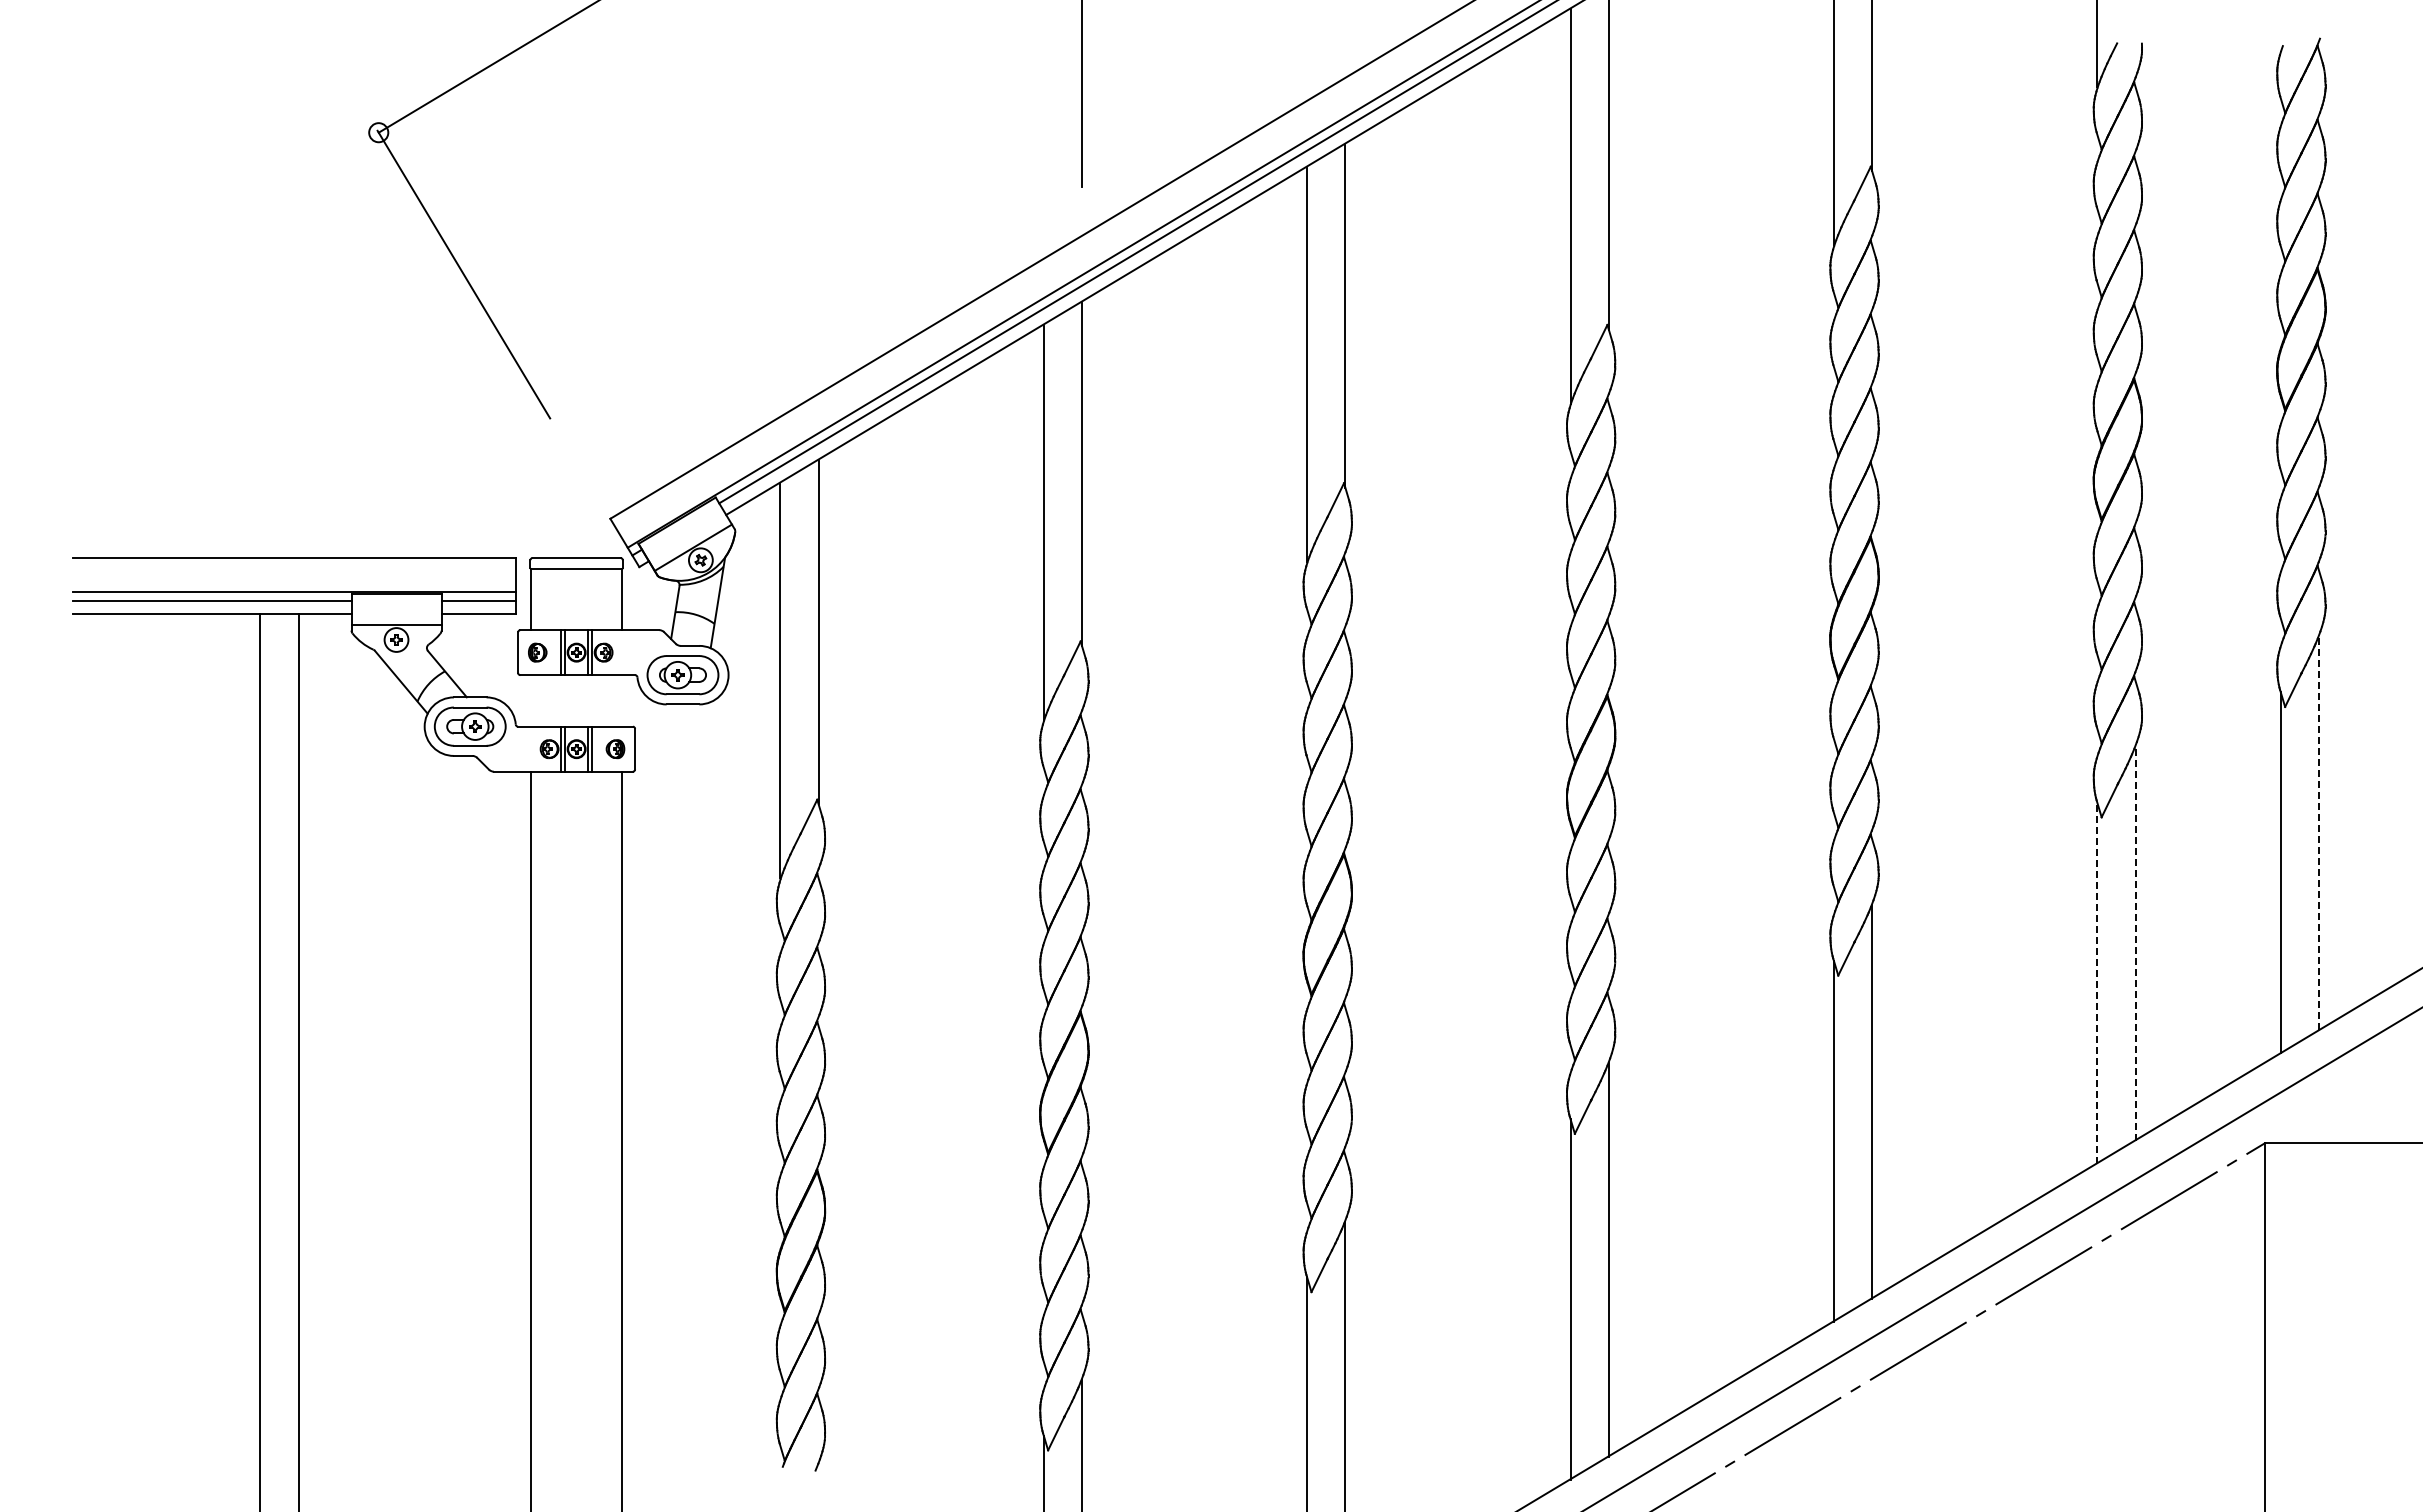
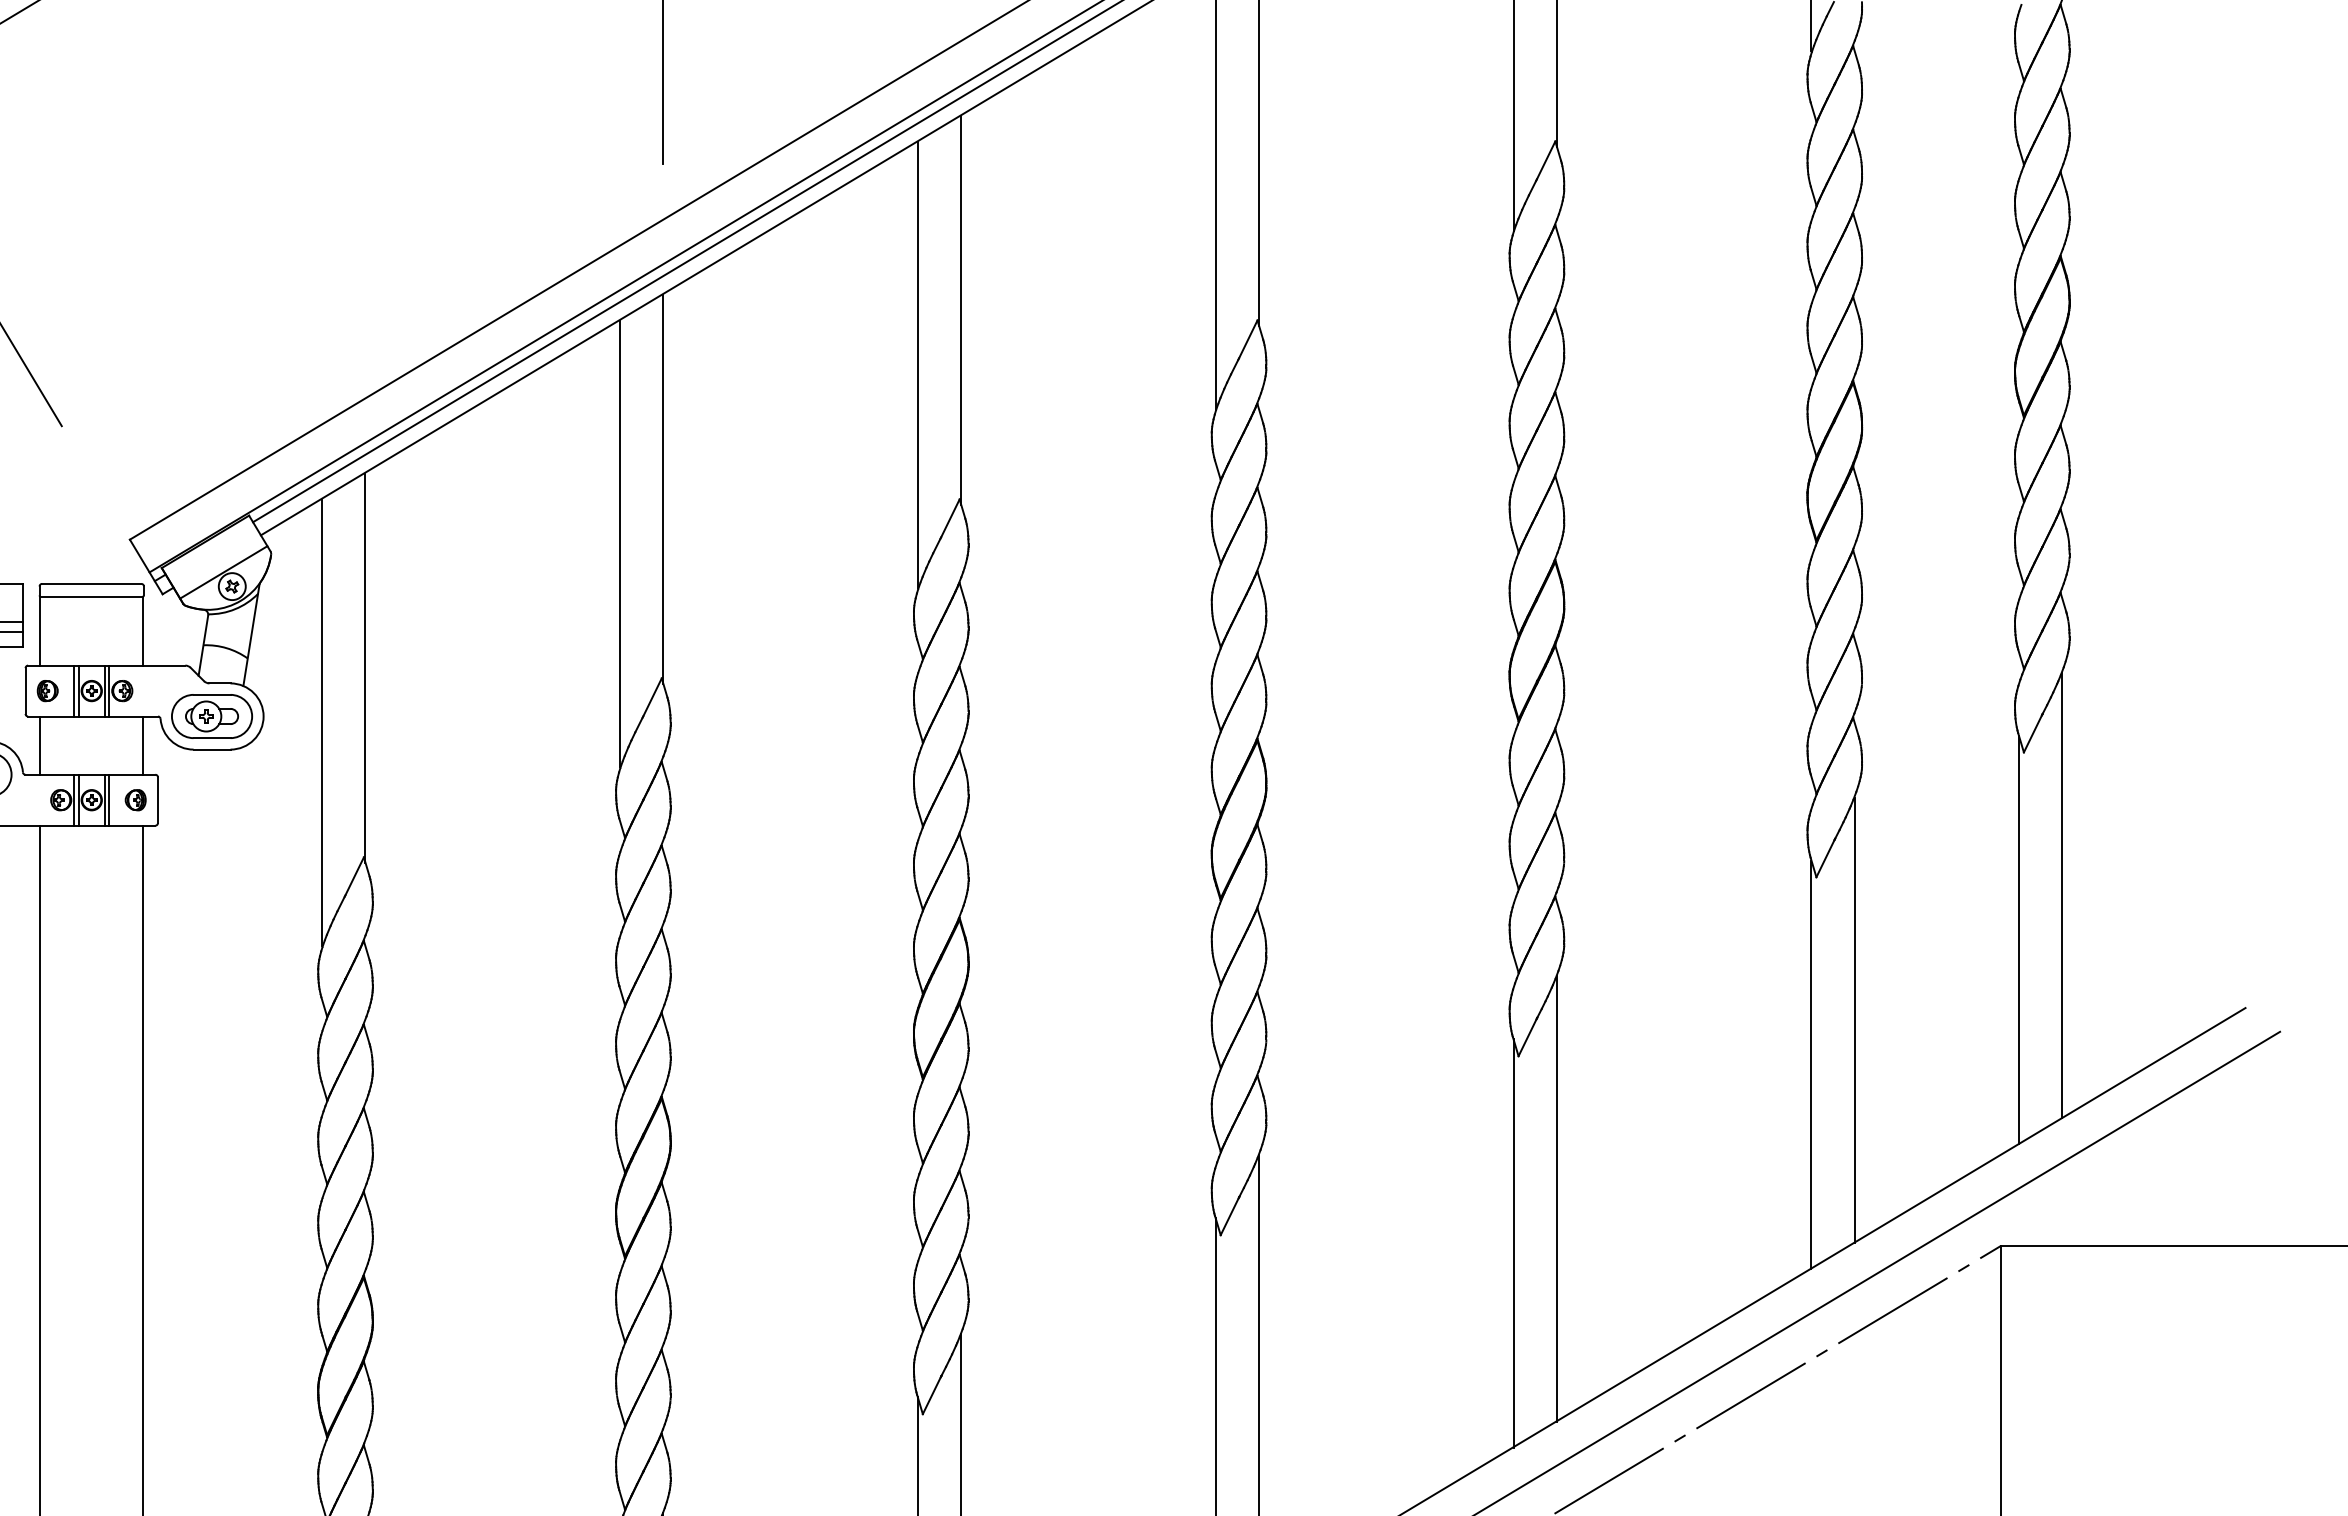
line: (531, 700) -> (40, 745), added
line: (622, 700) -> (143, 745), added
line: (2319, 833) -> (2062, 895), dashed -> solid
line: (2135, 943) -> (1854, 1019), dashed -> solid
line: (2097, 982) -> (1811, 1064), dashed -> solid

